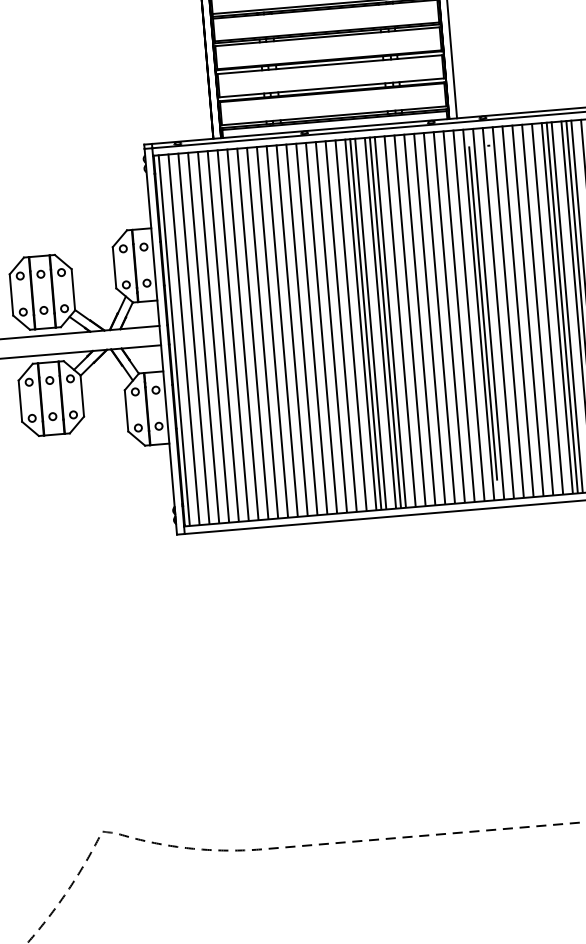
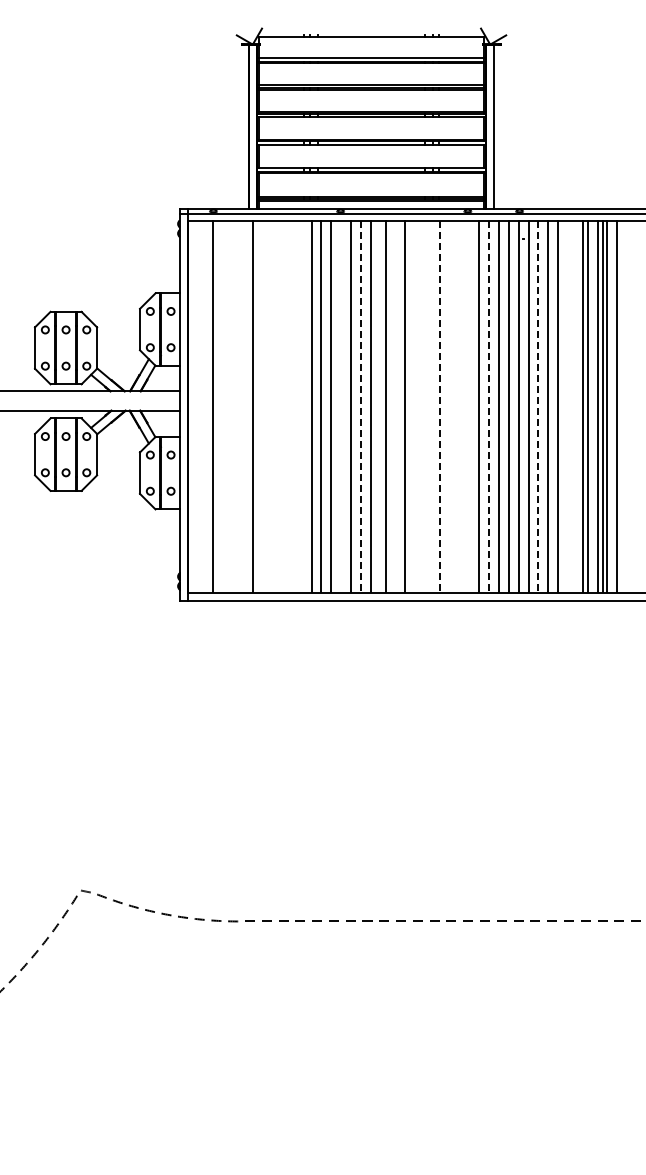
line: (556, 307) -> (577, 406), removed
line: (547, 308) -> (568, 406), removed
line: (518, 311) -> (538, 406), solid -> dashed
line: (483, 312) -> (503, 405), removed
line: (469, 315) -> (489, 406), solid -> dashed
line: (449, 316) -> (469, 406), removed
line: (439, 317) -> (459, 406), removed
line: (429, 318) -> (449, 406), removed
line: (419, 319) -> (439, 406), solid -> dashed
line: (400, 320) -> (420, 406), removed
line: (410, 320) -> (430, 406), removed
line: (390, 321) -> (410, 406), removed
line: (380, 322) -> (400, 406), removed
line: (370, 323) -> (390, 406), removed
line: (360, 324) -> (380, 406), removed
line: (340, 325) -> (360, 406), solid -> dashed
line: (321, 327) -> (341, 406), removed
line: (281, 330) -> (301, 406), removed
line: (271, 331) -> (291, 406), removed
line: (263, 332) -> (282, 406), removed
line: (253, 333) -> (272, 406), removed
line: (243, 334) -> (262, 406), removed
line: (223, 335) -> (242, 406), removed
line: (213, 336) -> (232, 406), removed
line: (203, 337) -> (222, 406), removed
line: (174, 339) -> (193, 406), removed
line: (184, 339) -> (203, 406), removed

